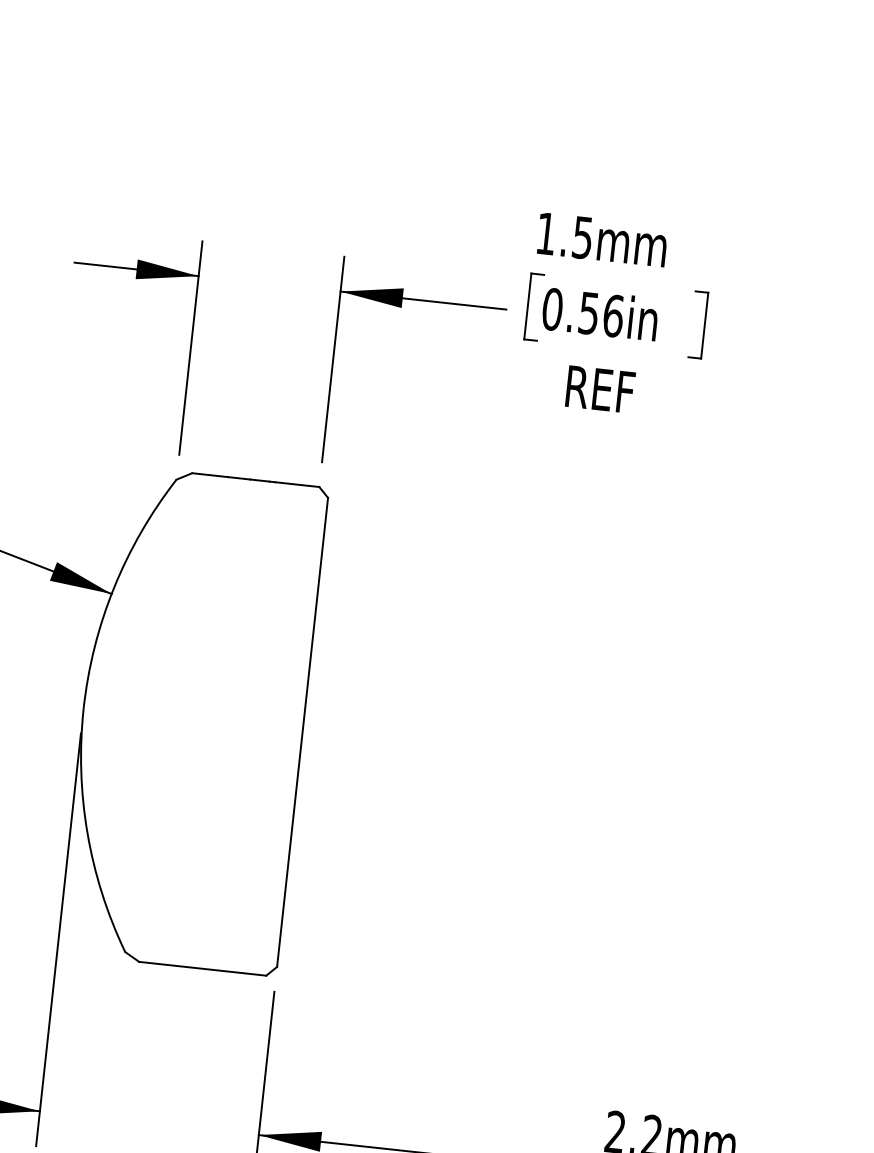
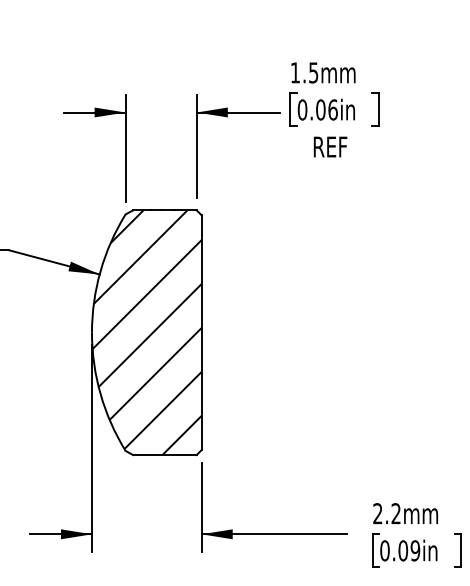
text: (588, 312) -> (320, 109), 0.56in -> 0.06in
hatch: (192, 720) -> (146, 332), added

